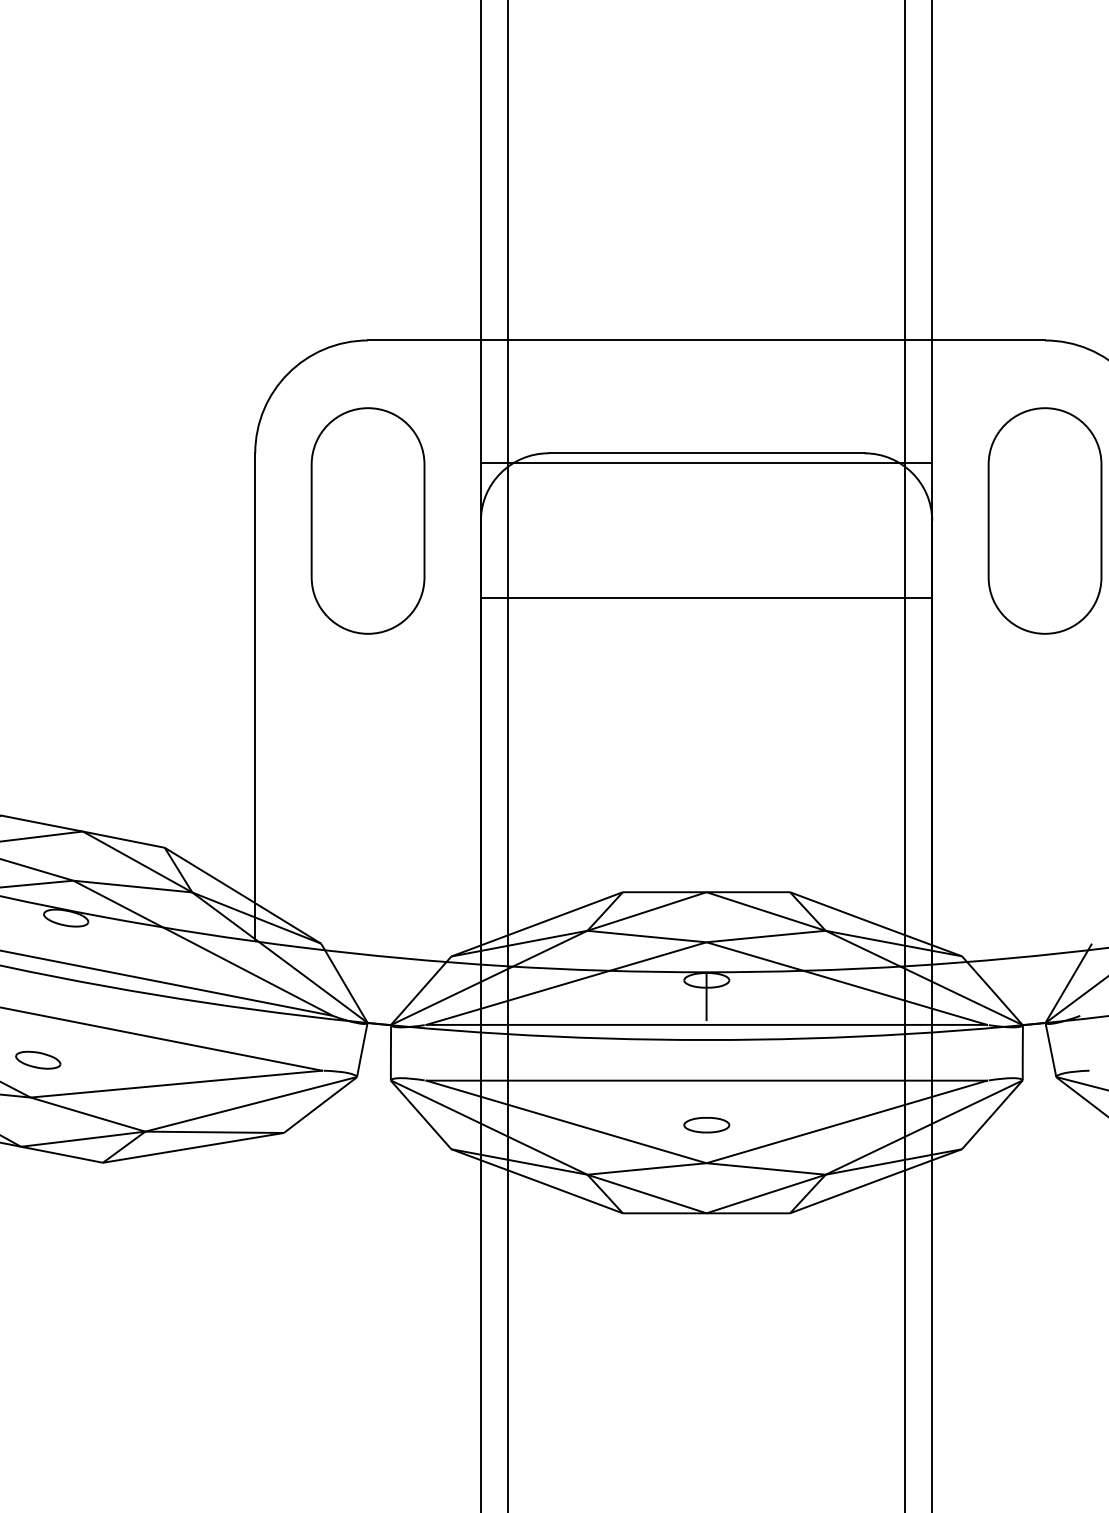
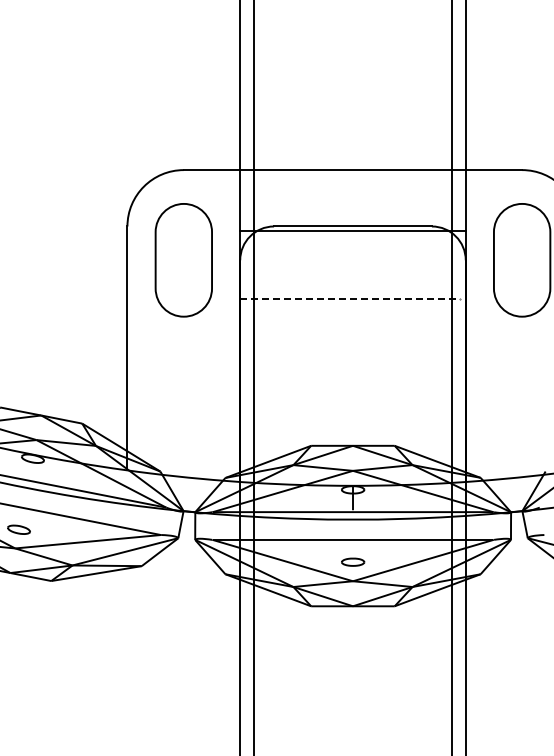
line: (707, 597) -> (353, 298), solid -> dashed

